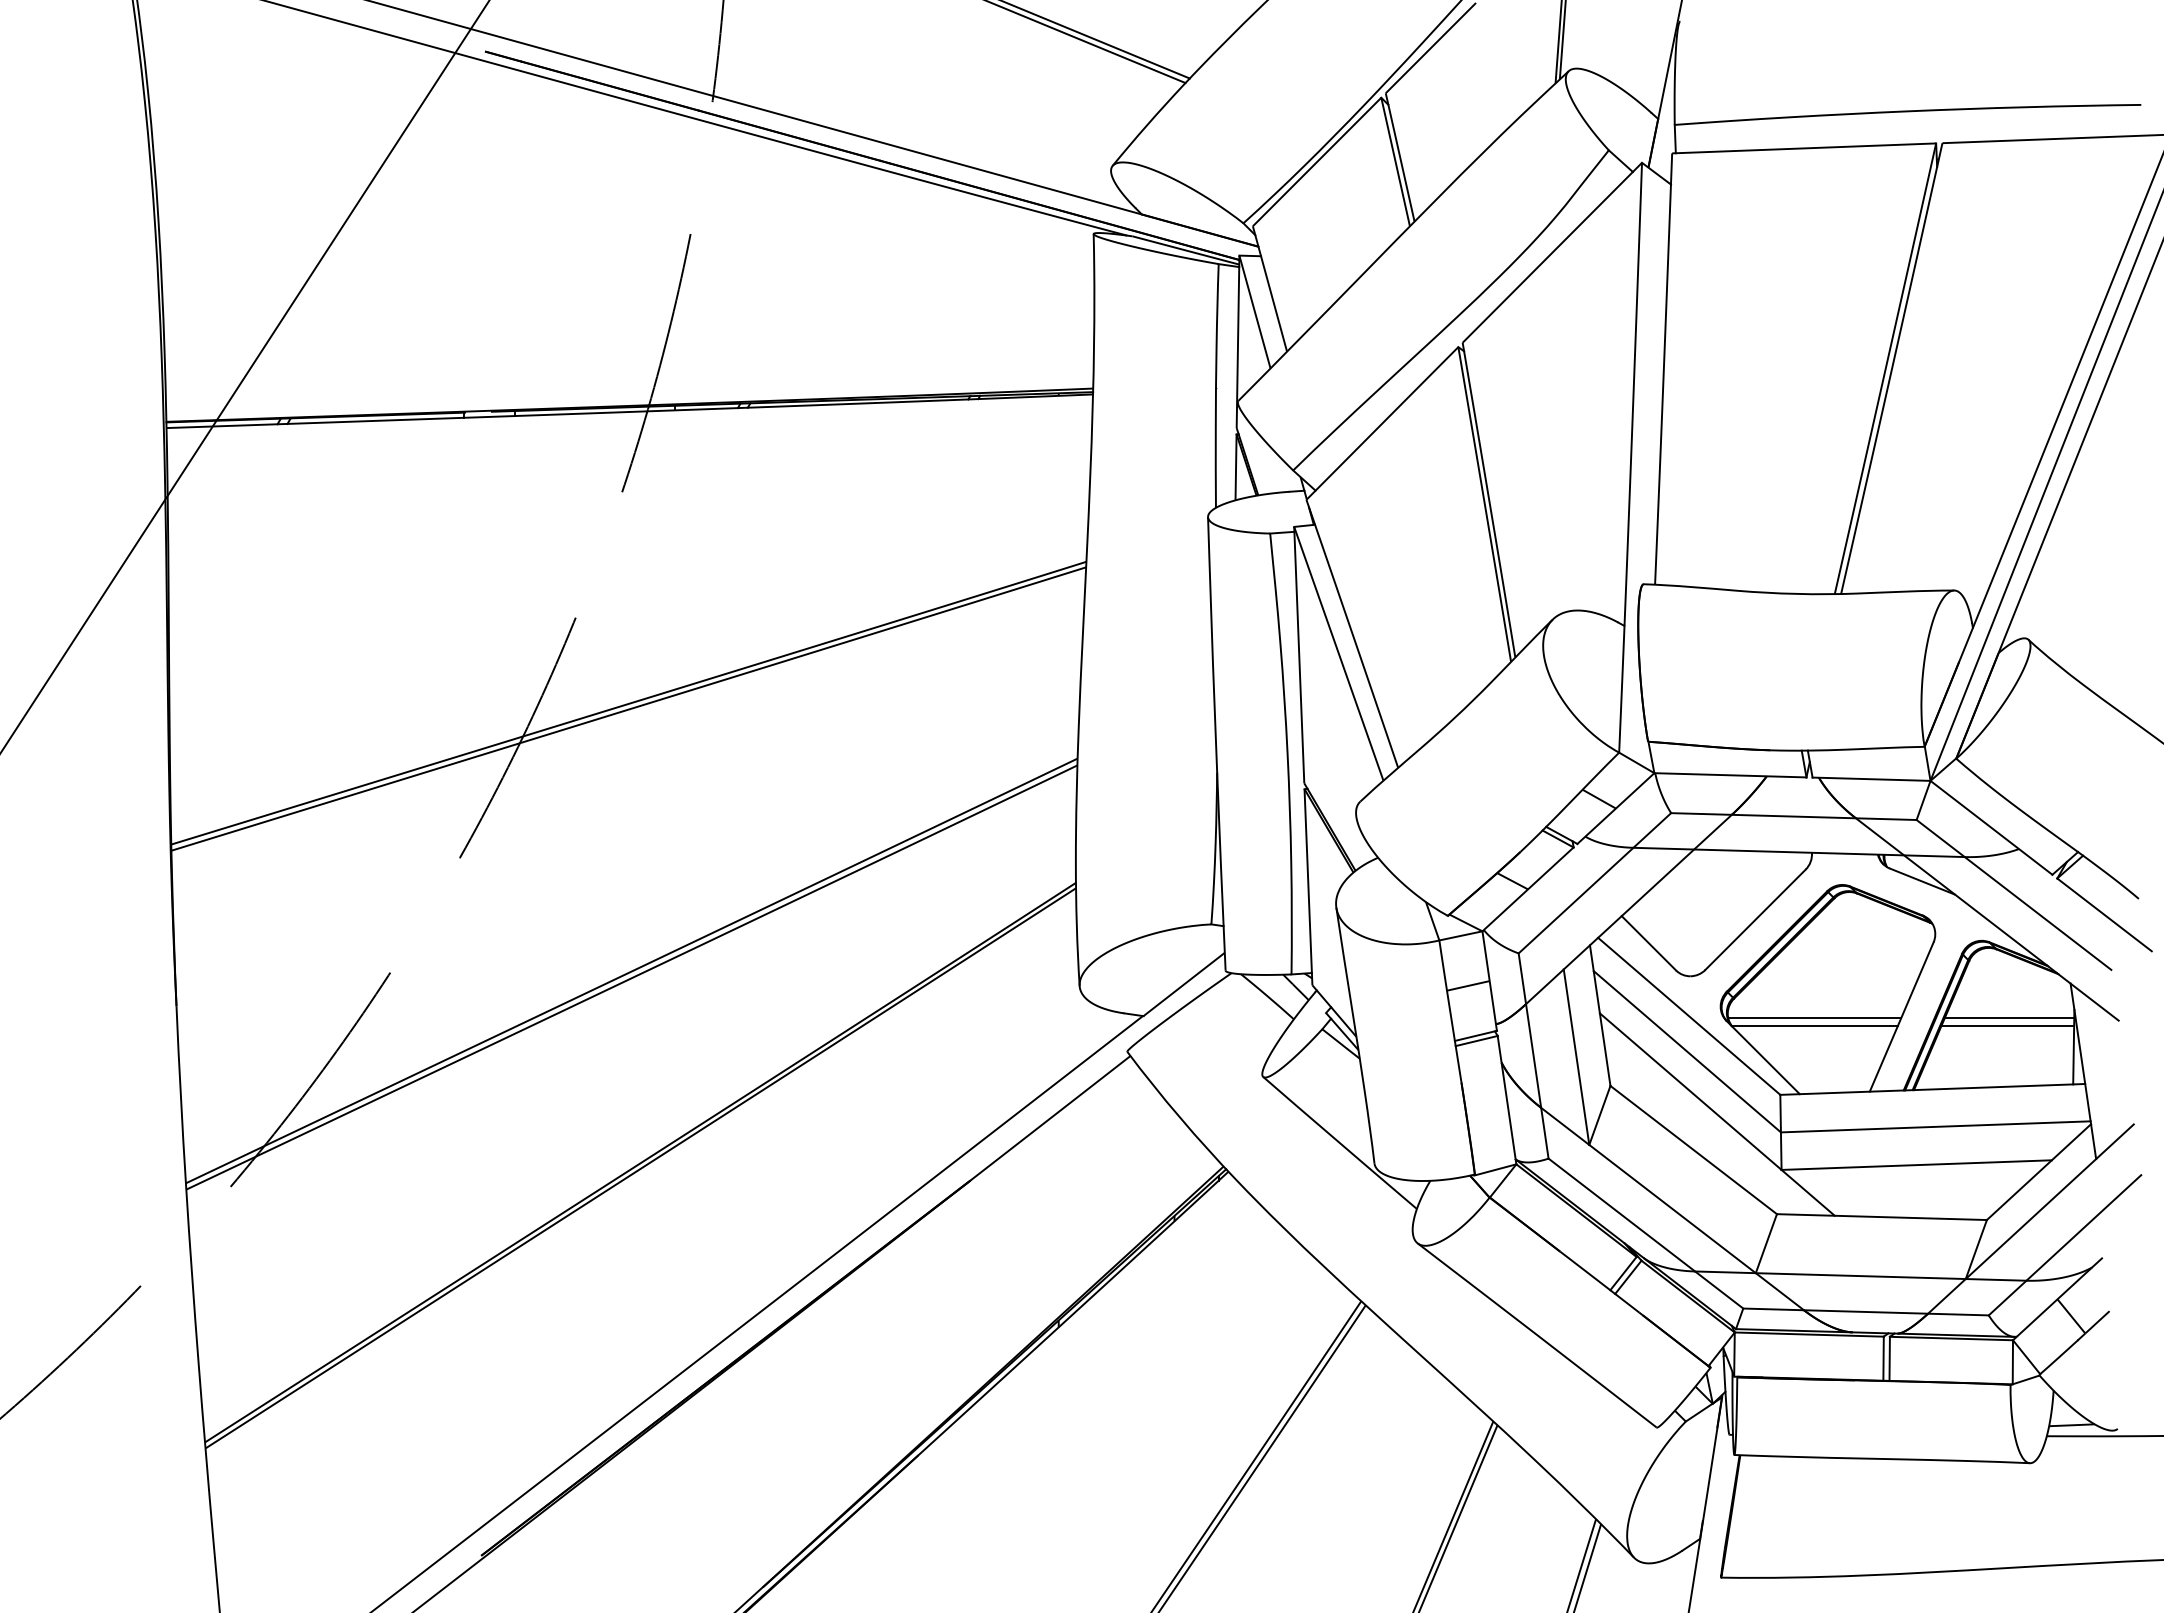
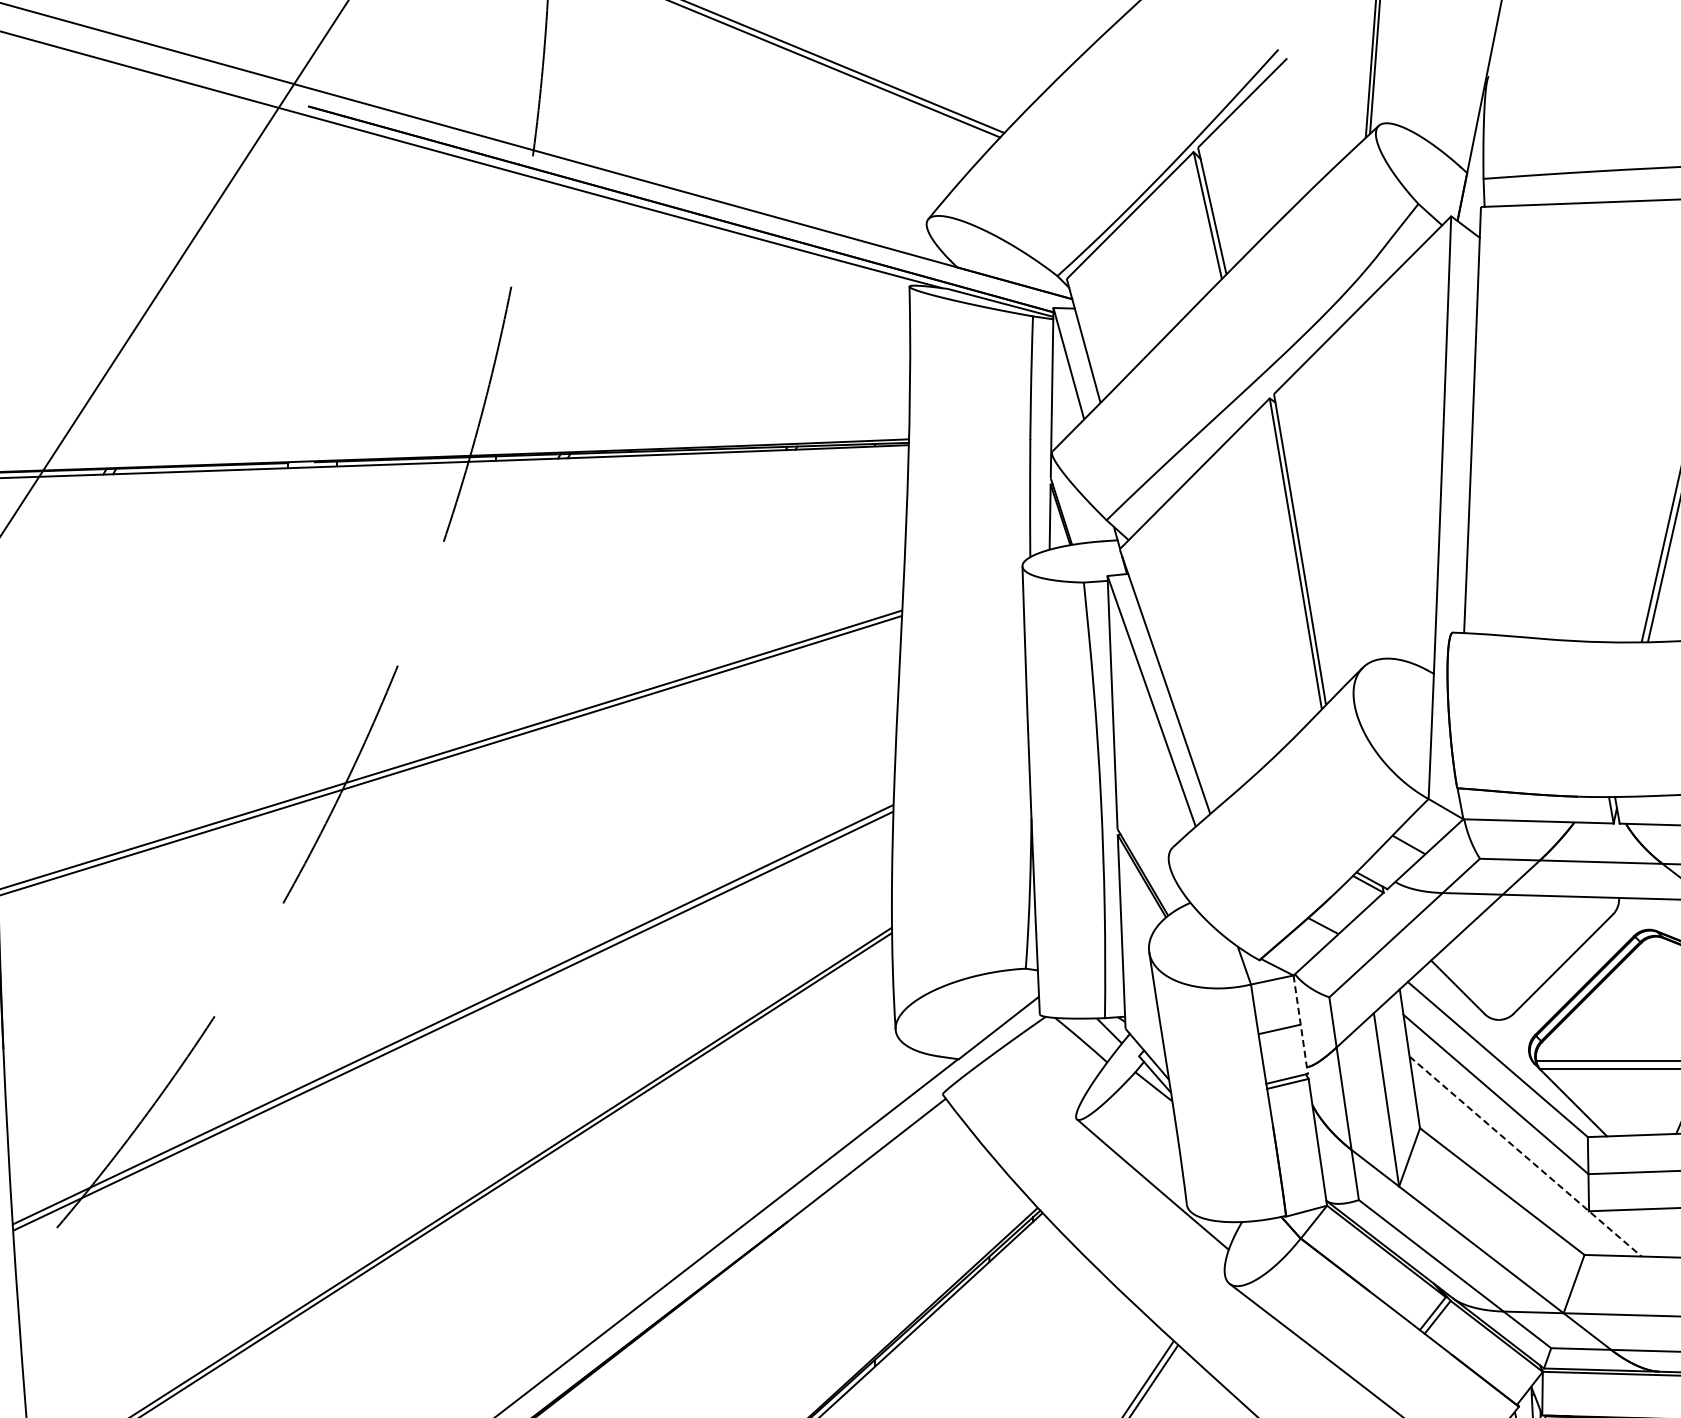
line: (1489, 981) -> (1300, 1025), solid -> dashed
line: (1717, 1114) -> (1525, 1156), solid -> dashed

